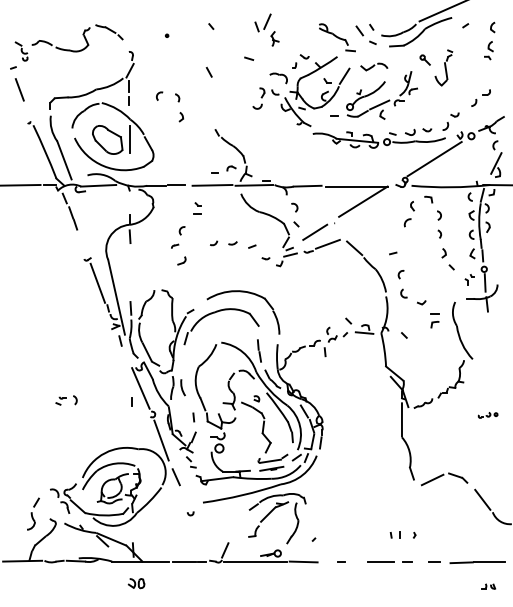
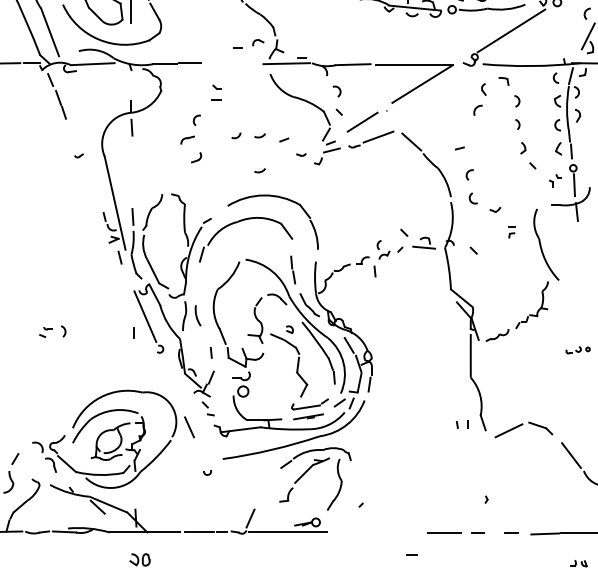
line: (212, 185) -> (234, 63), removed
part: (175, 245) -> (188, 138), size x1.6
arc: (232, 271) -> (259, 170), added
line: (97, 282) -> (91, 184), removed
part: (434, 320) -> (511, 232), size x0.6
line: (161, 440) -> (171, 381), removed
part: (394, 534) -> (461, 423), moved
line: (303, 561) -> (348, 532), removed
line: (341, 561) -> (411, 553), moved

